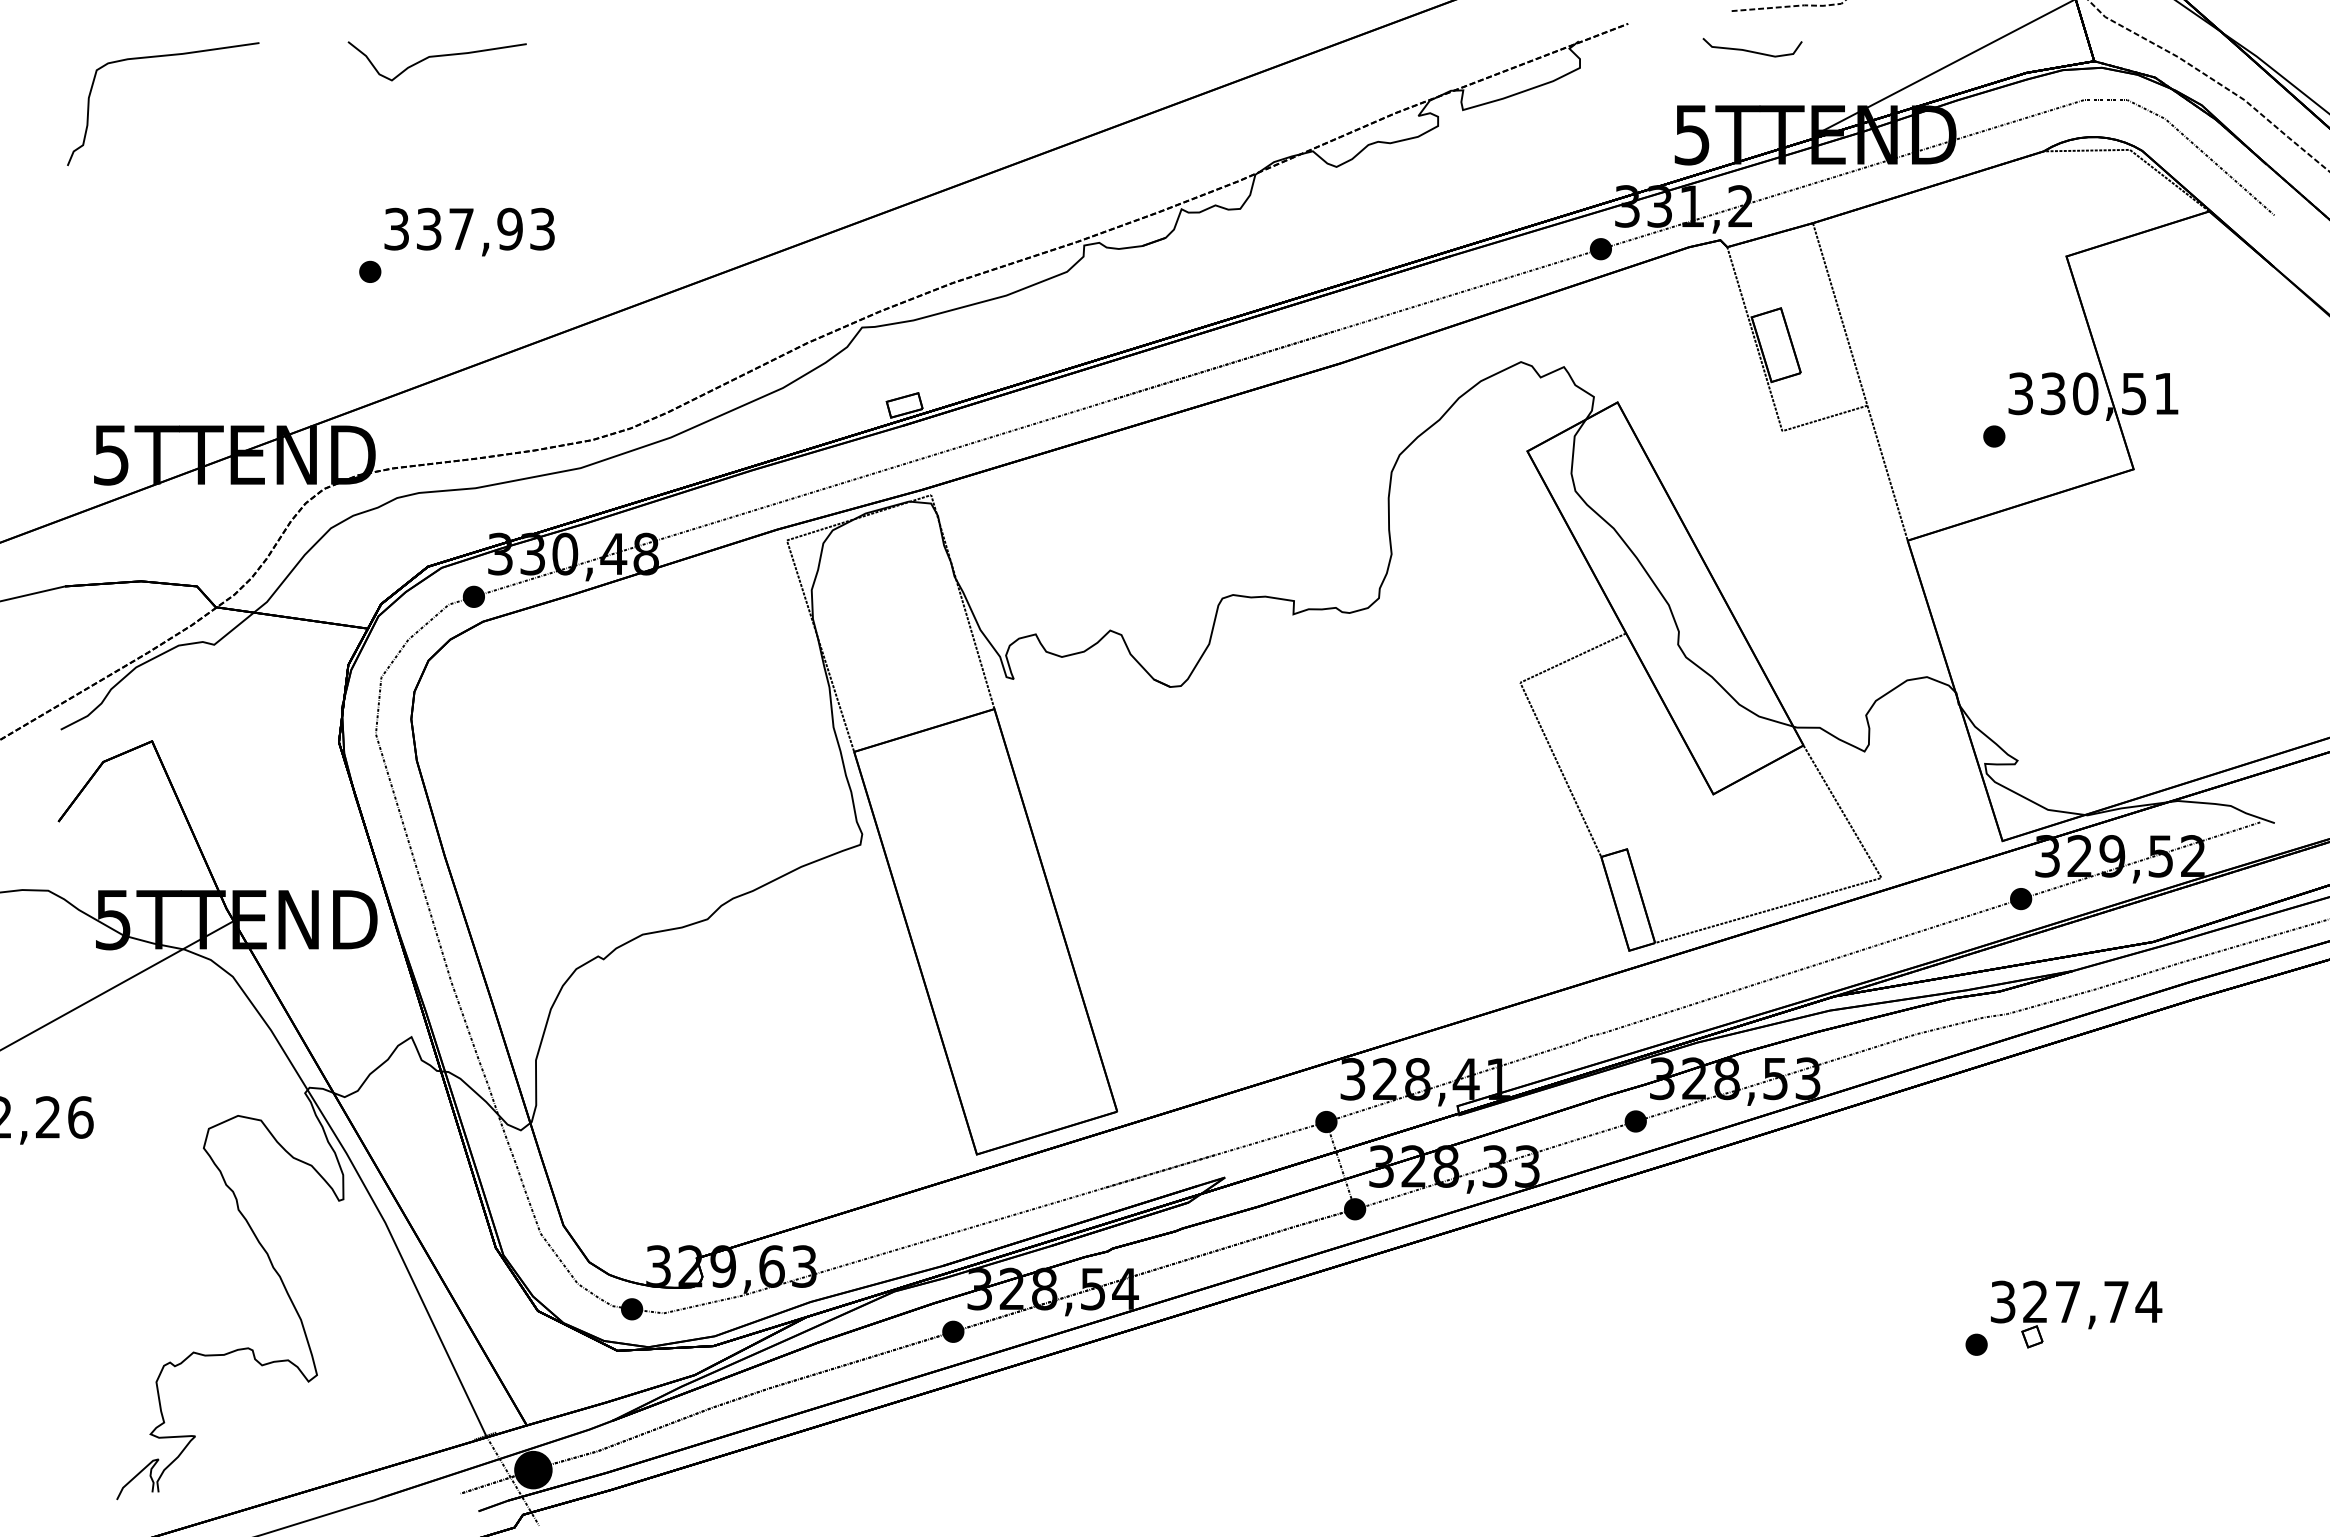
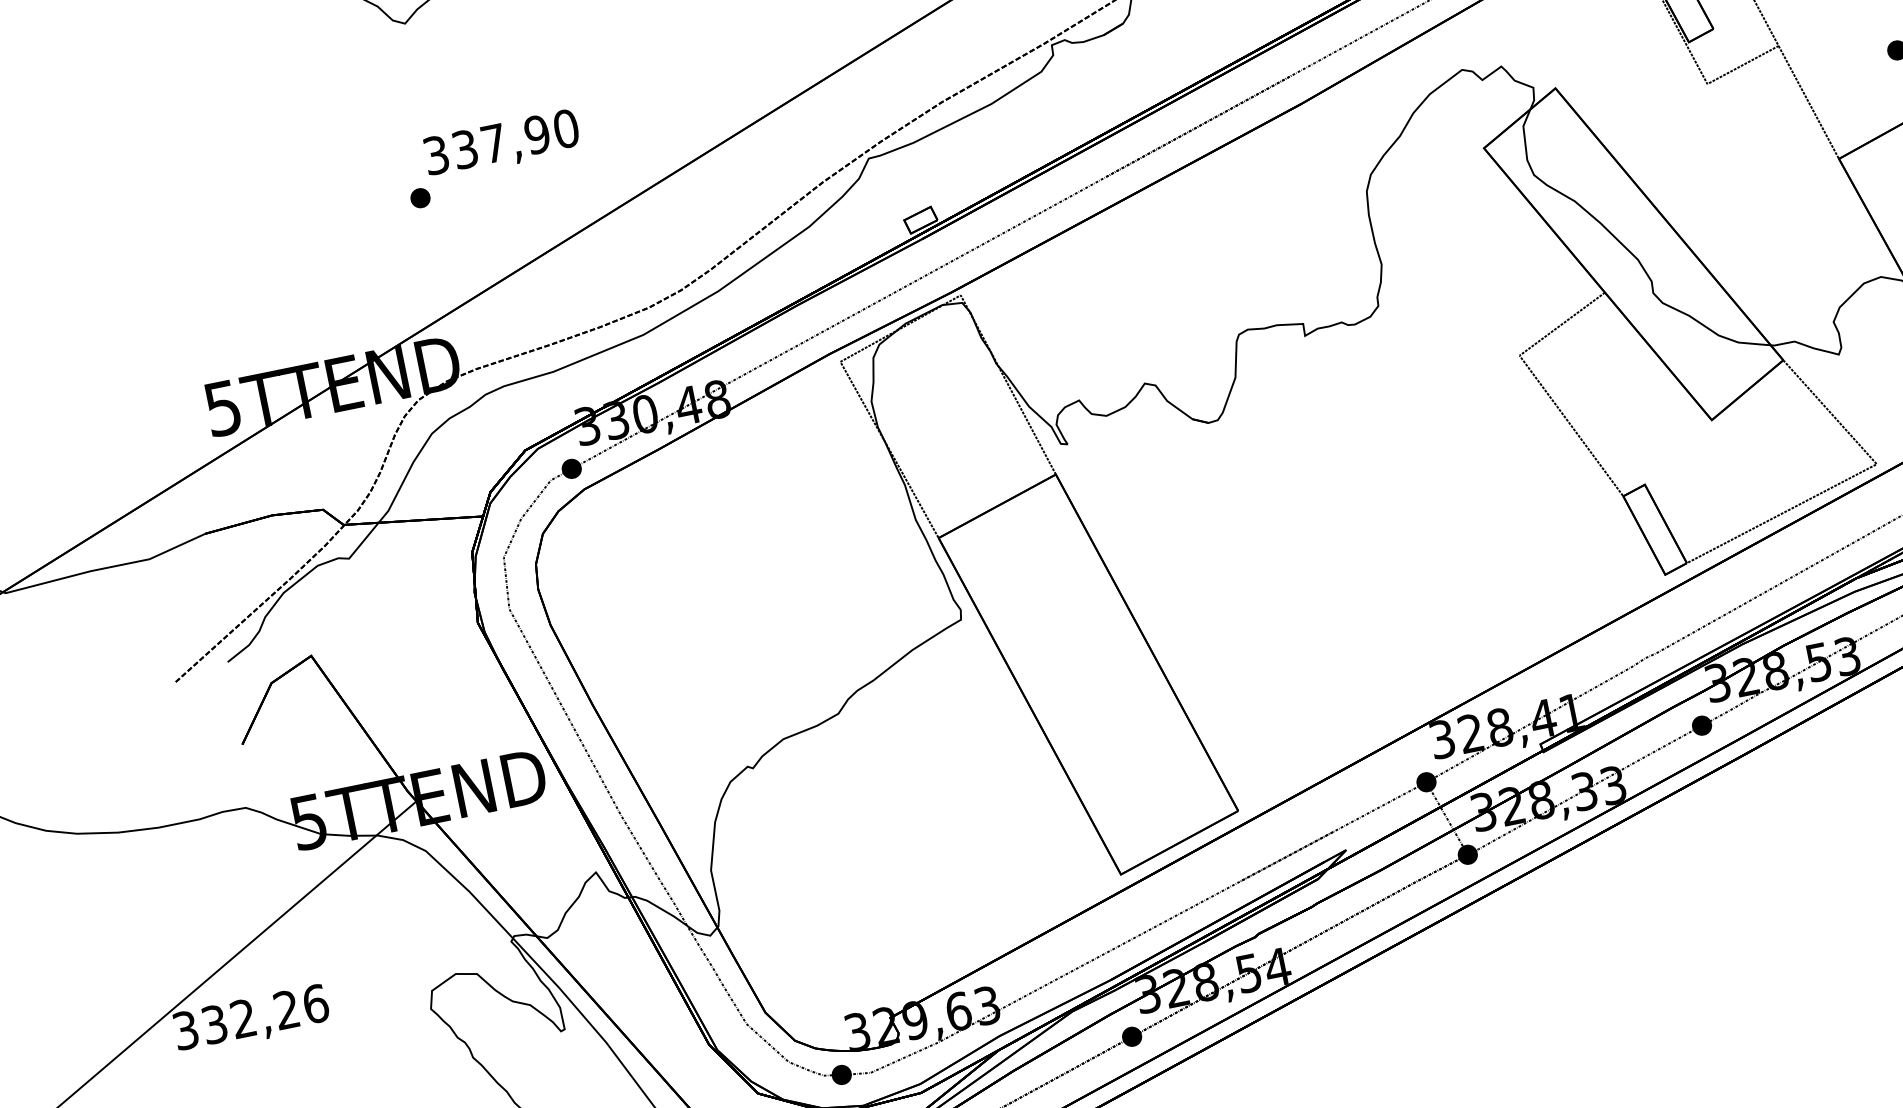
curve: (158, 57) -> (192, 45), removed
text: (542, 228) -> (566, 128), 337,93 -> 337,90

